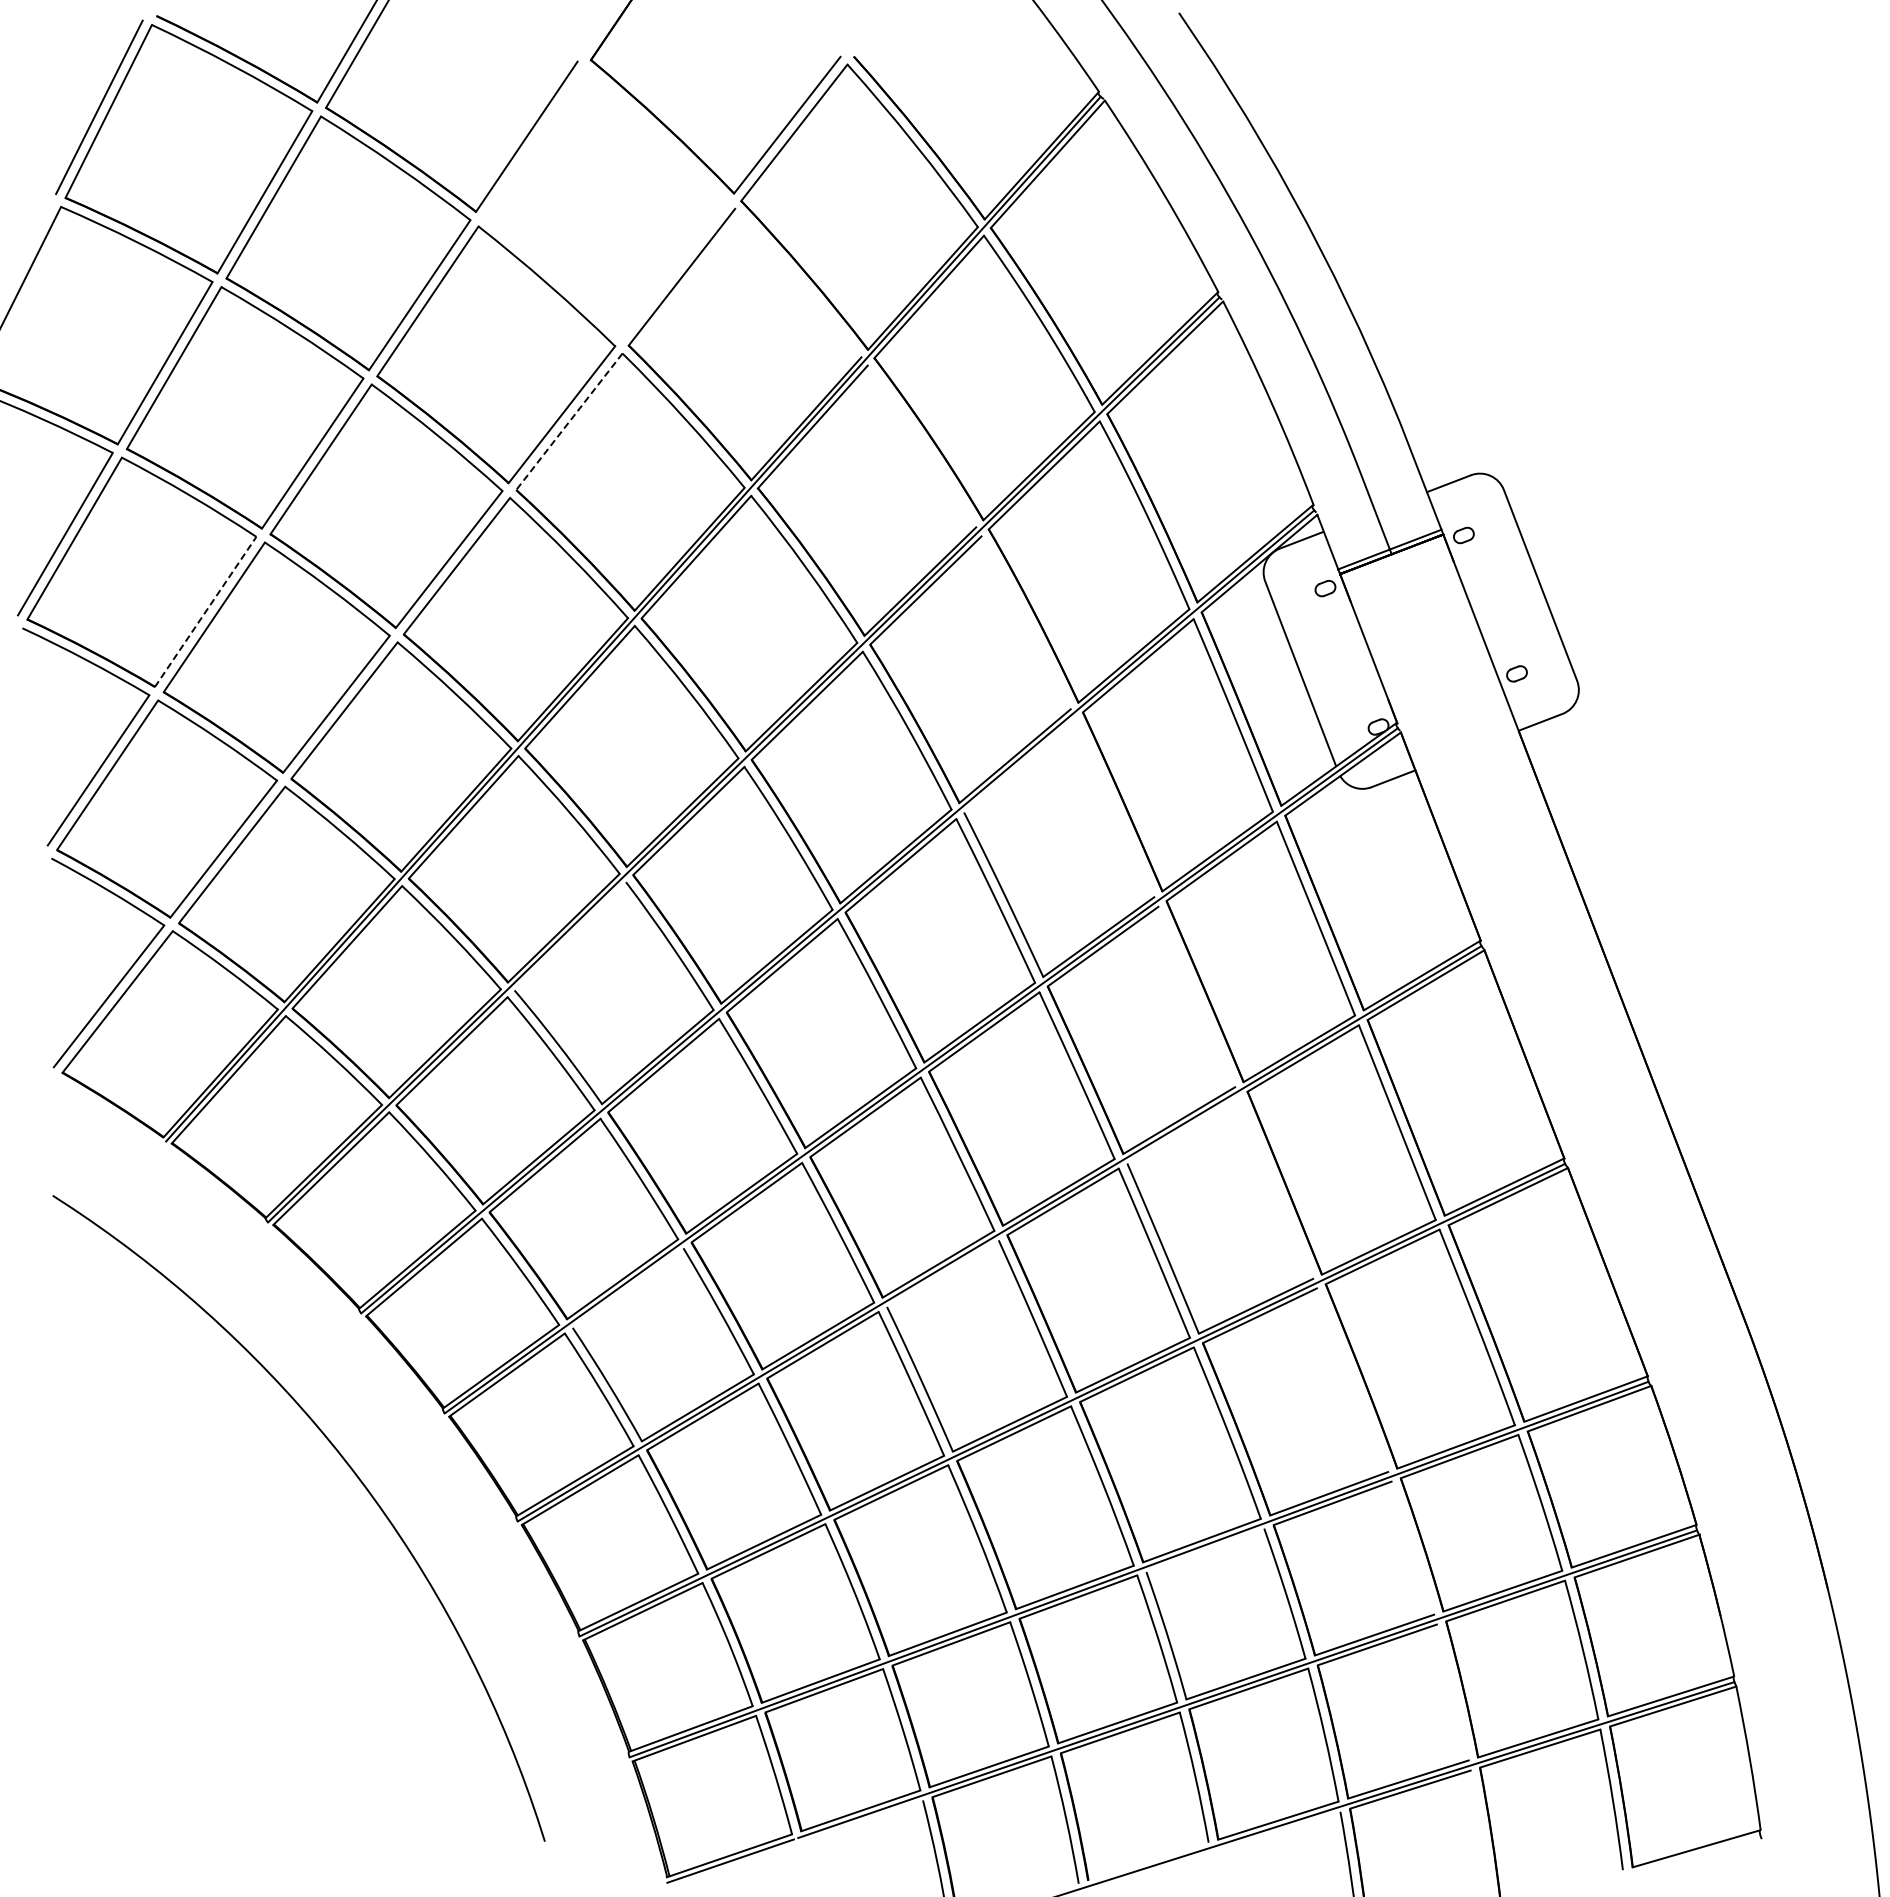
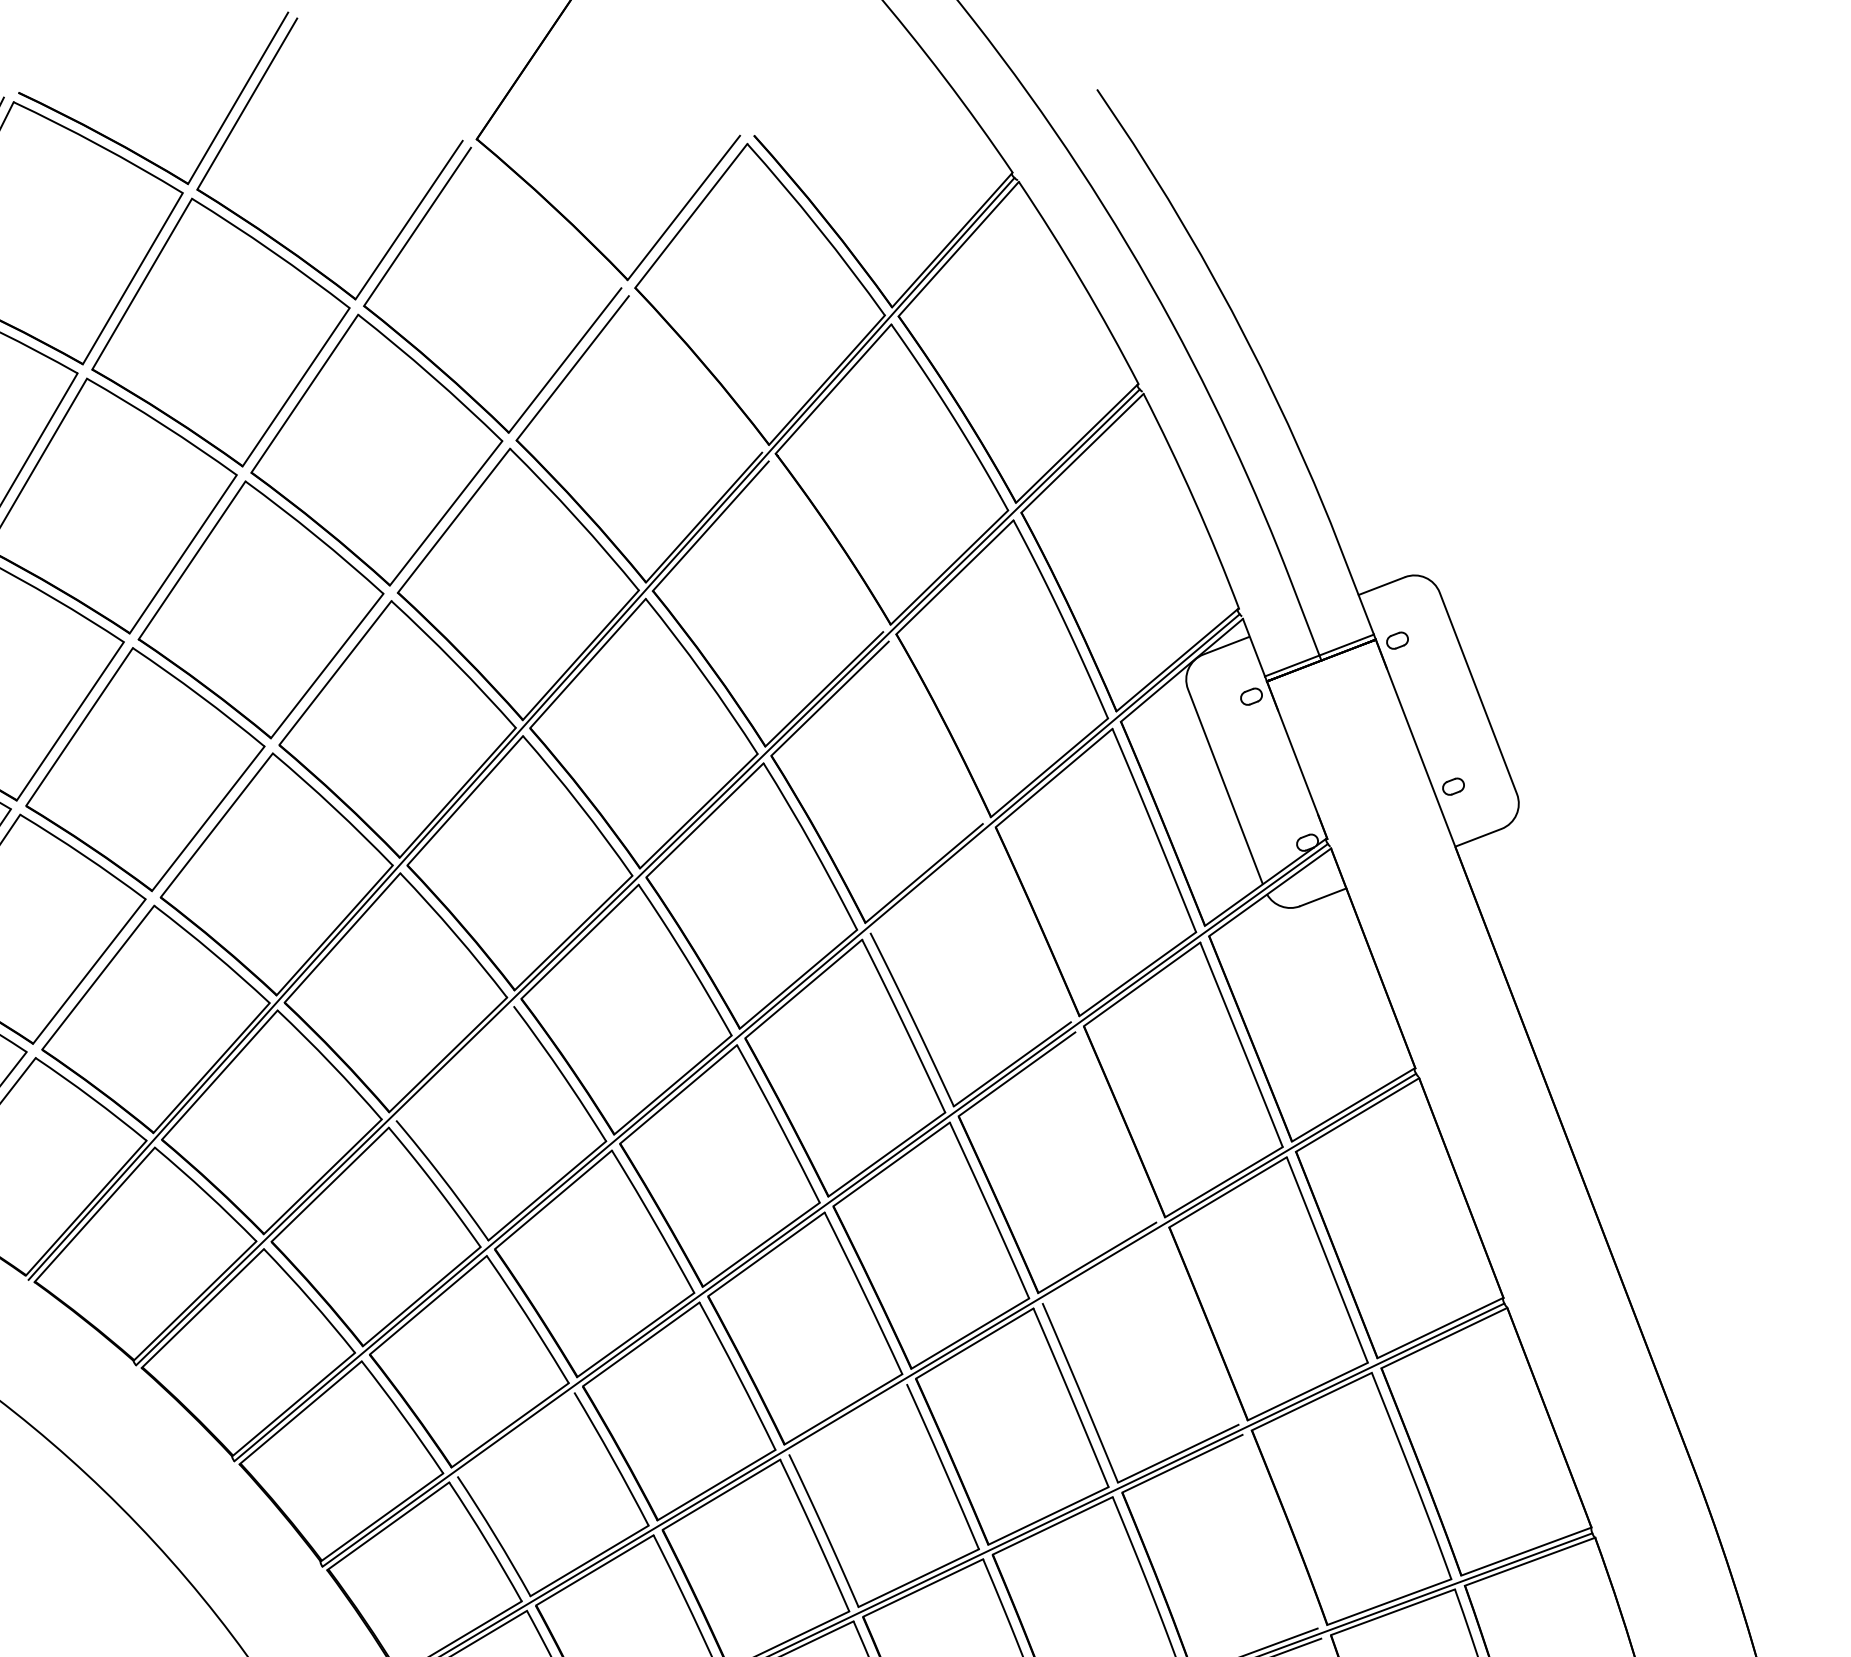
part: (548, 269) -> (431, 360), added
line: (569, 421) -> (454, 520), dashed -> solid
line: (205, 611) -> (70, 720), dashed -> solid

